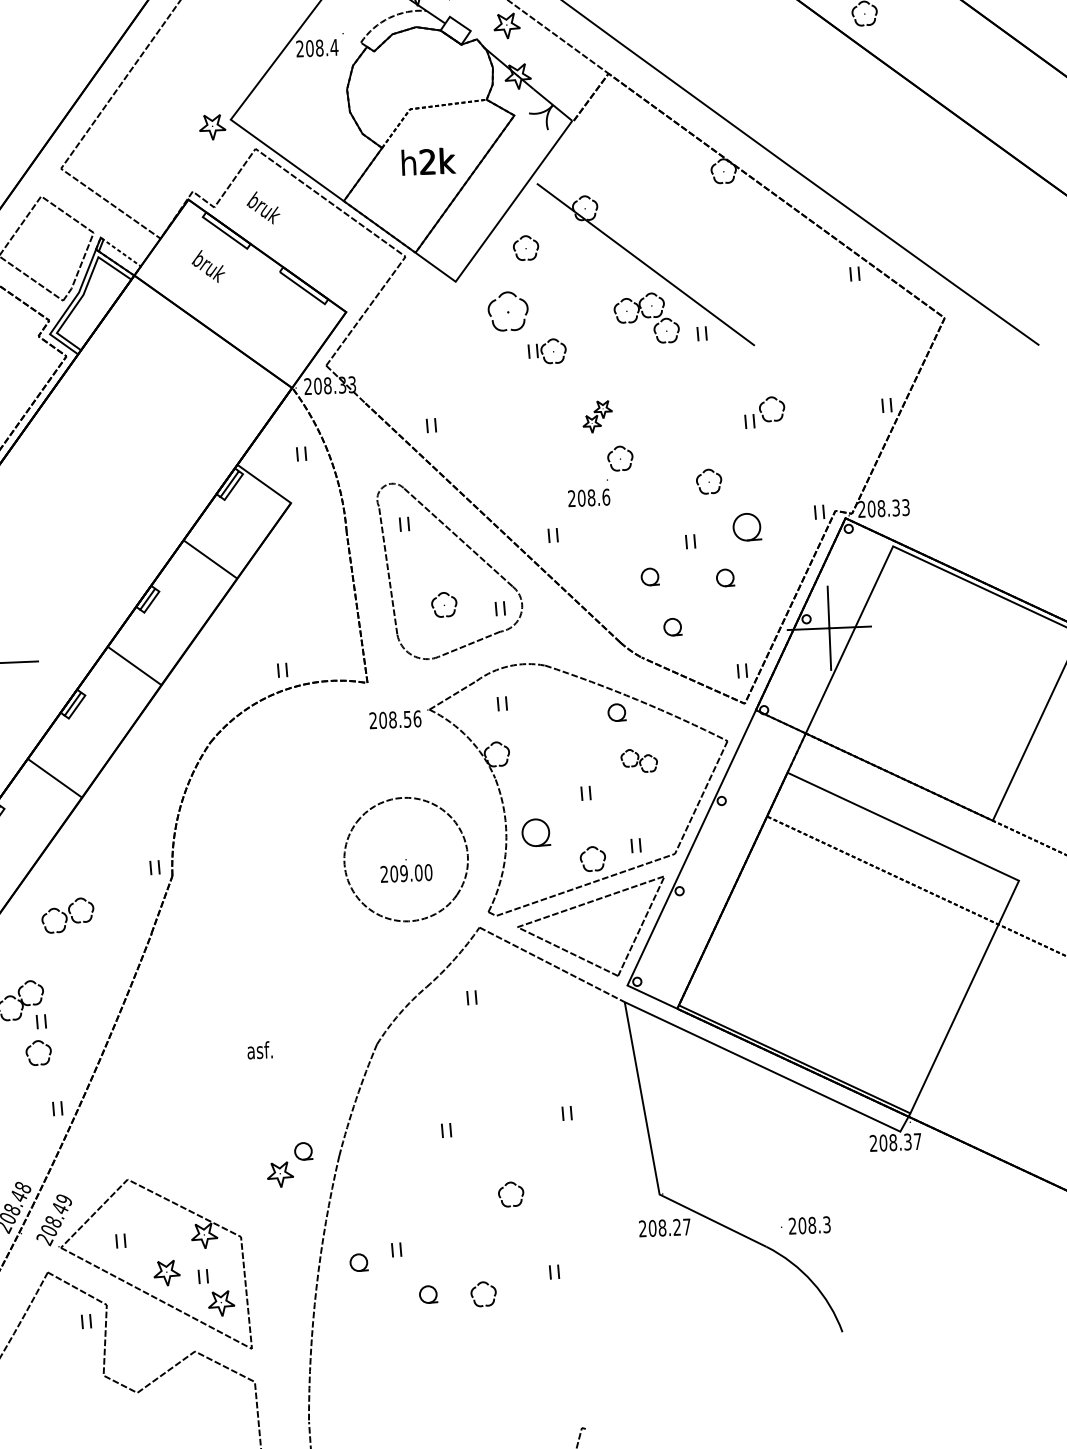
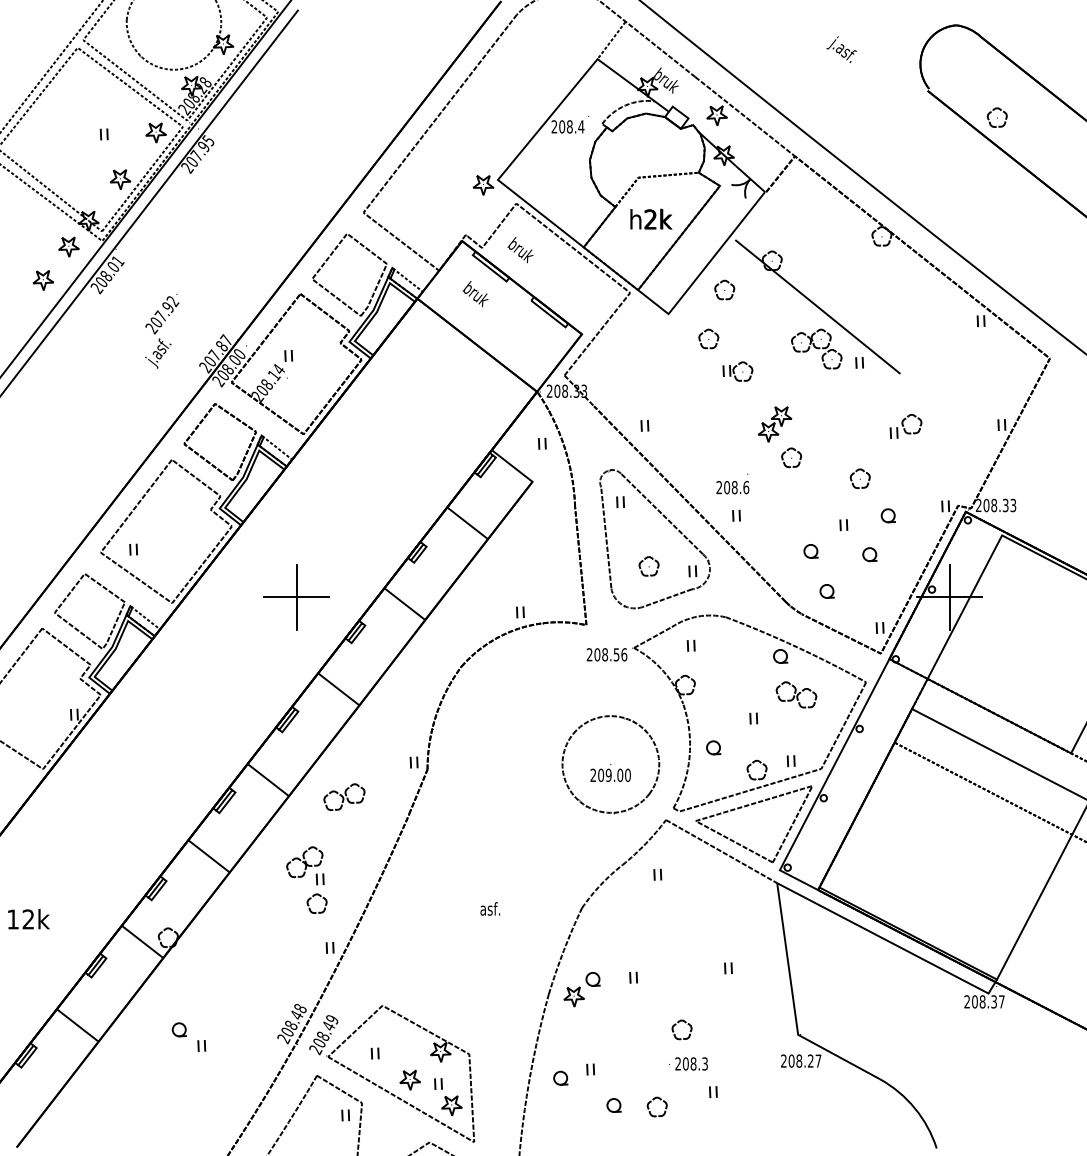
part: (507, 310) -> (708, 338), size x0.62
part: (598, 416) -> (775, 424), size x1.43
text: (588, 492) -> (732, 483), moved
part: (745, 527) -> (887, 515), size x0.62
part: (639, 760) -> (796, 694), size x1.43
part: (536, 832) -> (713, 747), size x0.62
part: (289, 1164) -> (581, 989), moved
text: (805, 1225) -> (688, 1063), moved

